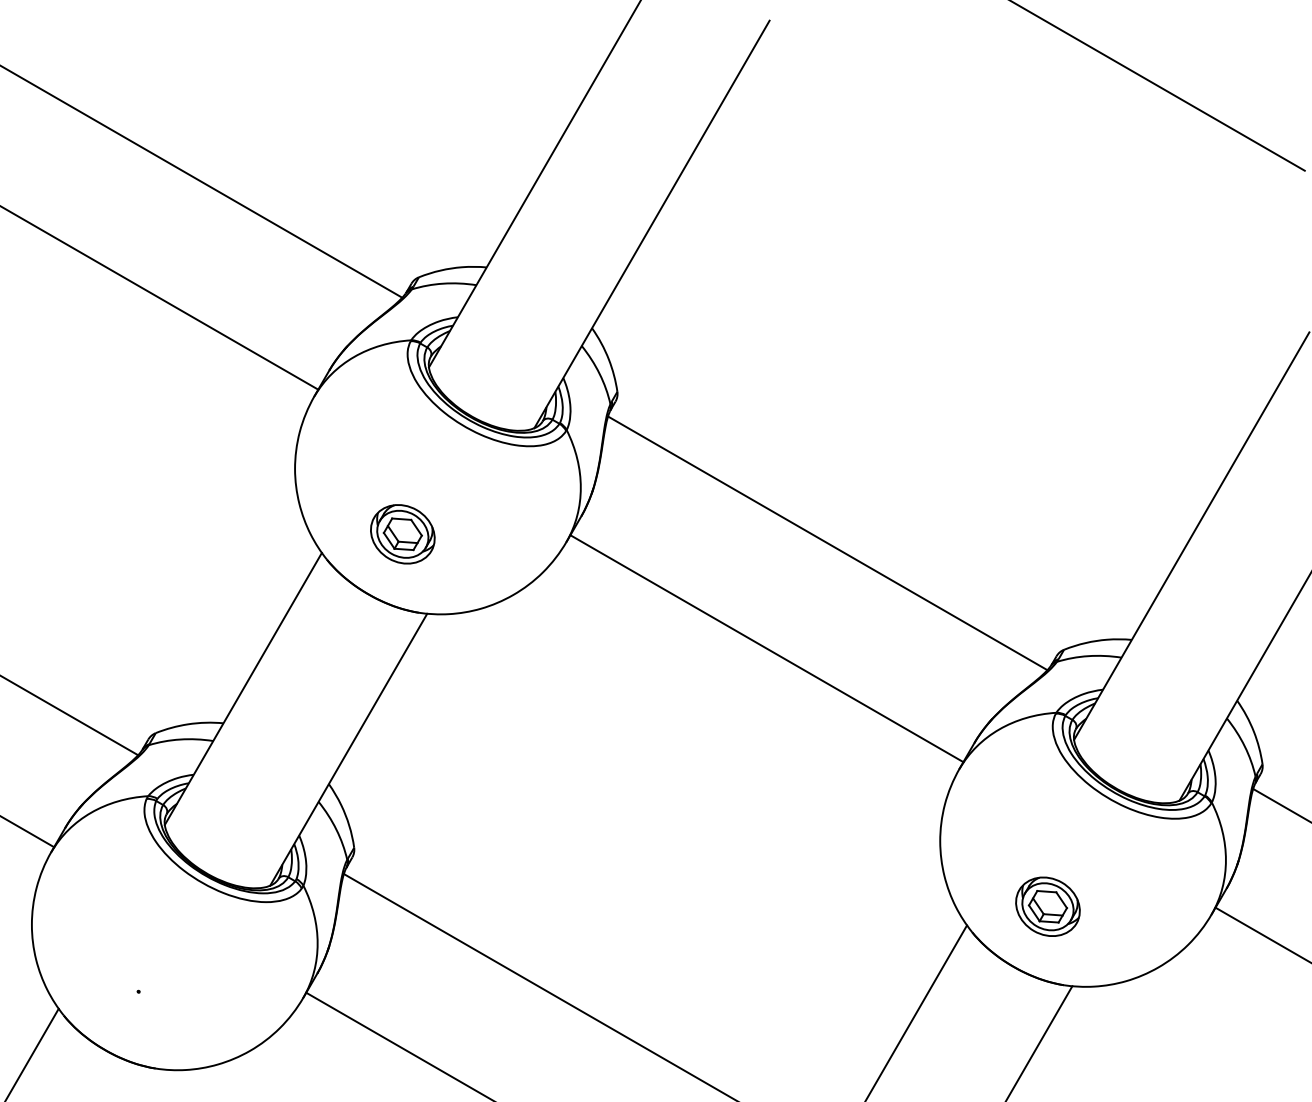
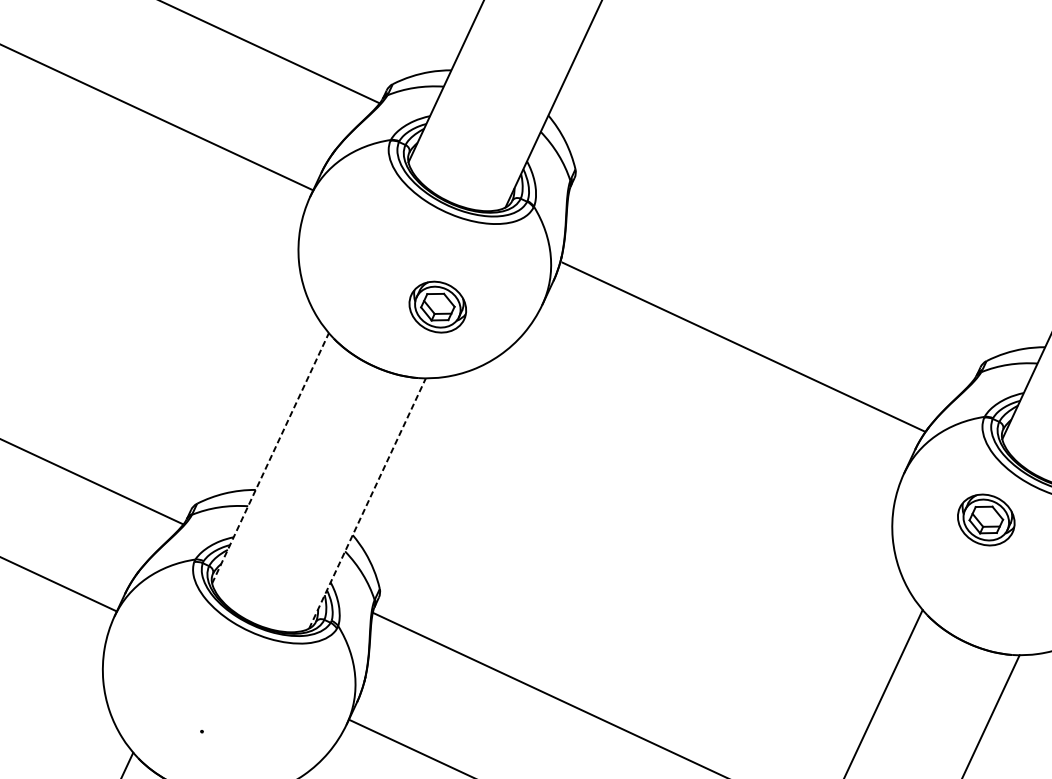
part: (402, 534) -> (437, 307), moved
line: (827, 543) -> (771, 286), removed
line: (766, 648) -> (742, 346), moved
line: (243, 688) -> (270, 457), solid -> dashed
line: (348, 749) -> (367, 503), solid -> dashed
part: (1047, 906) -> (985, 519), moved

